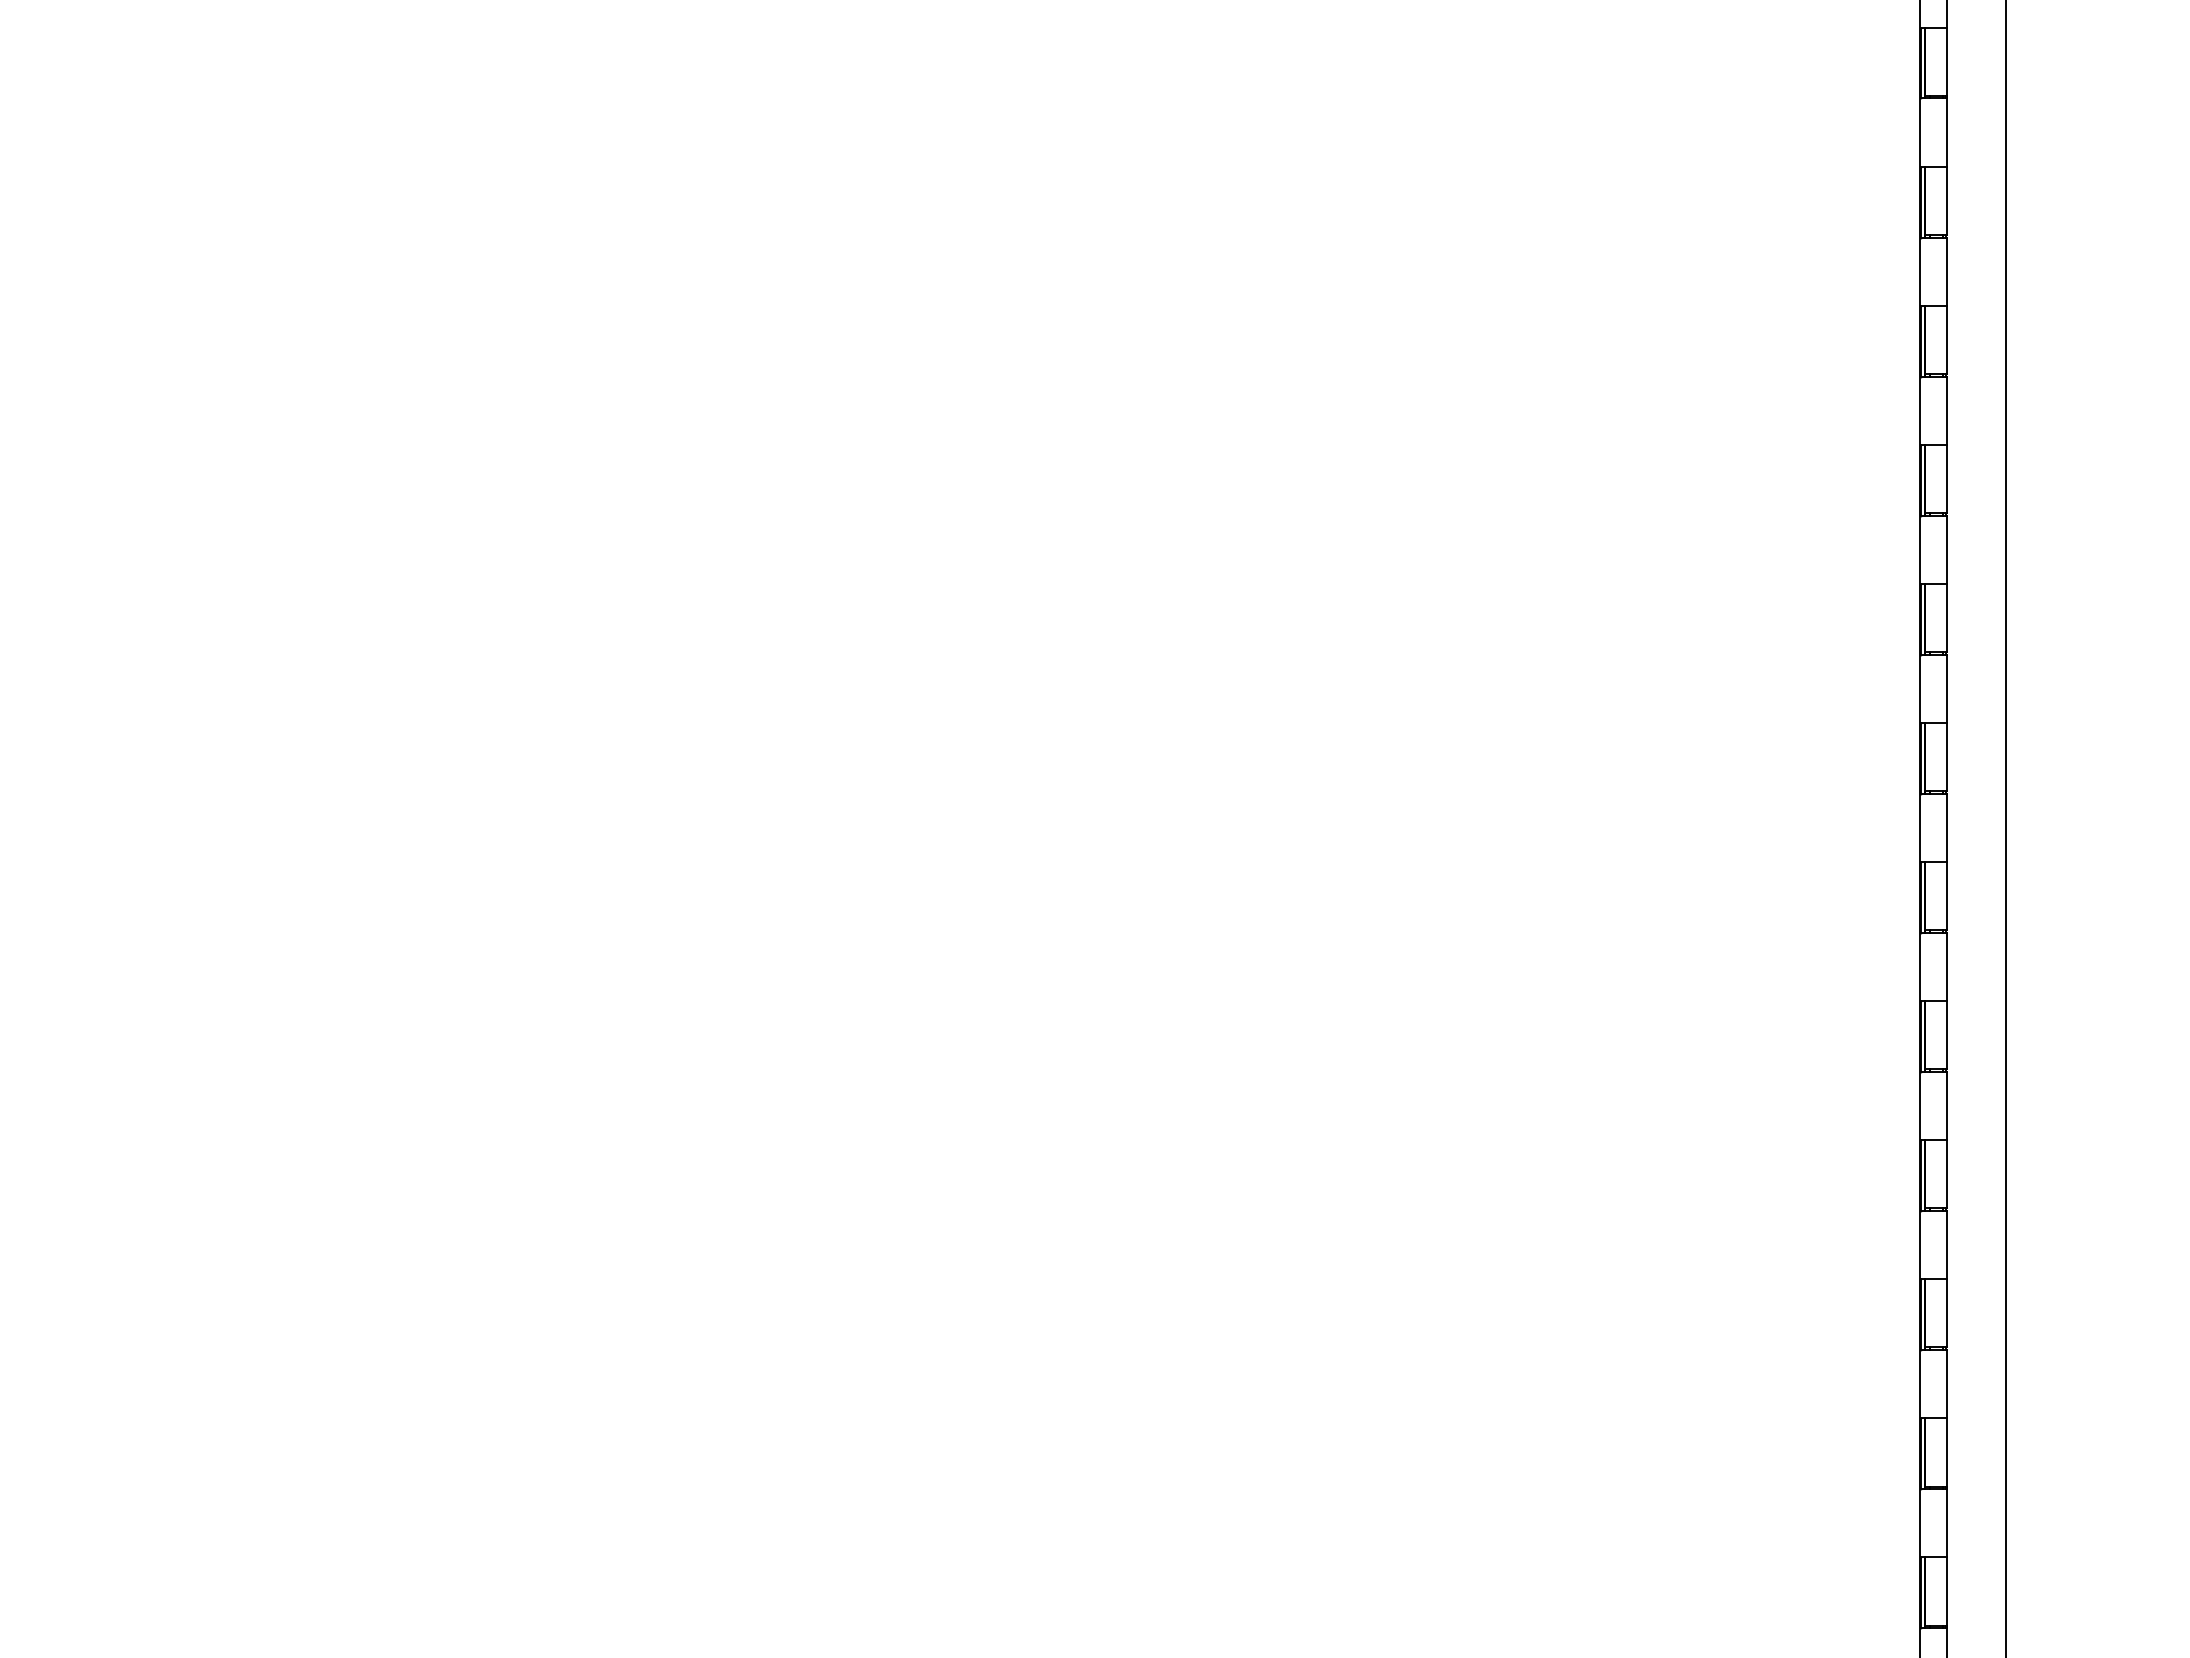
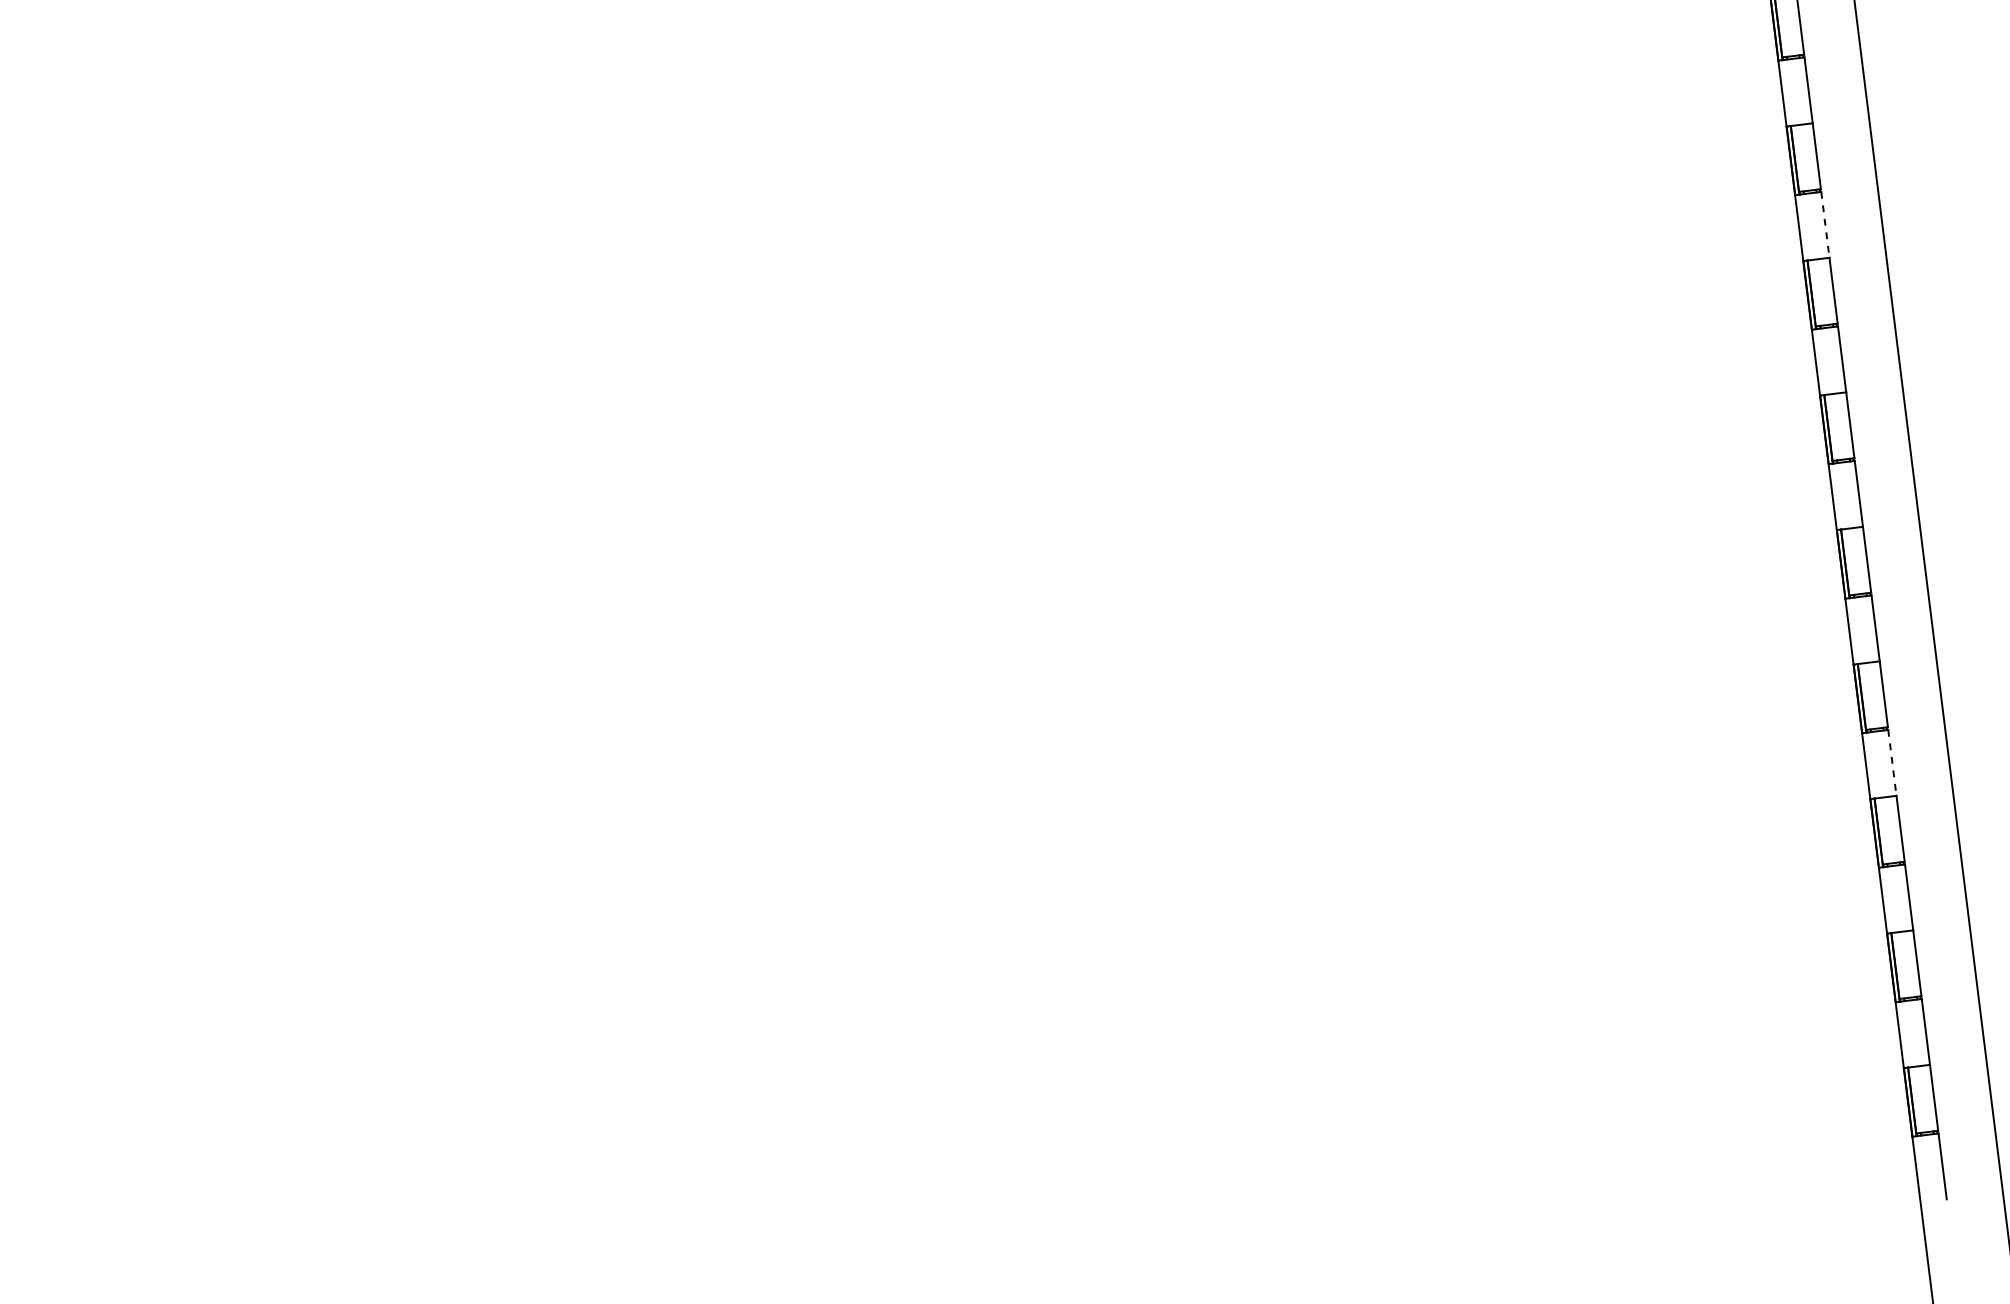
line: (1947, 689) -> (1825, 225), solid -> dashed
line: (1947, 1245) -> (1892, 763), solid -> dashed

